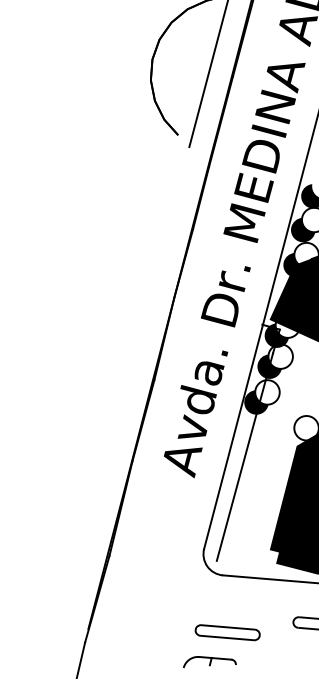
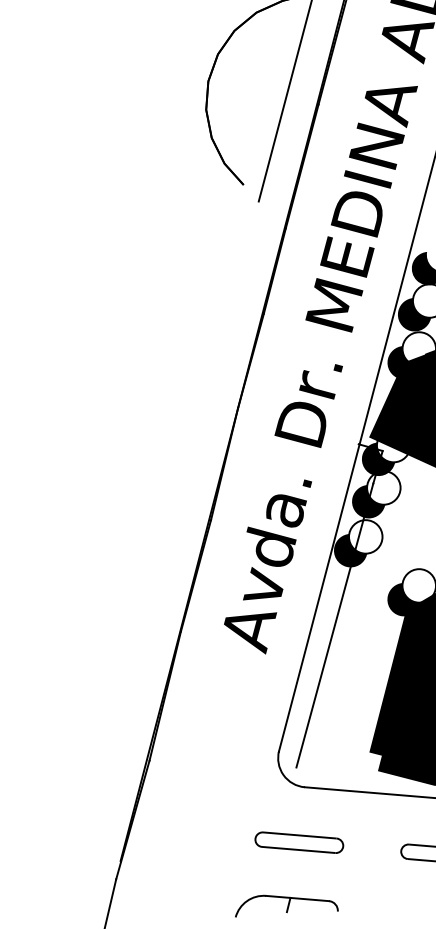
fill: (295, 438) -> (403, 599), added
part: (227, 632) -> (299, 842), moved
part: (209, 661) -> (286, 905), size x1.43

